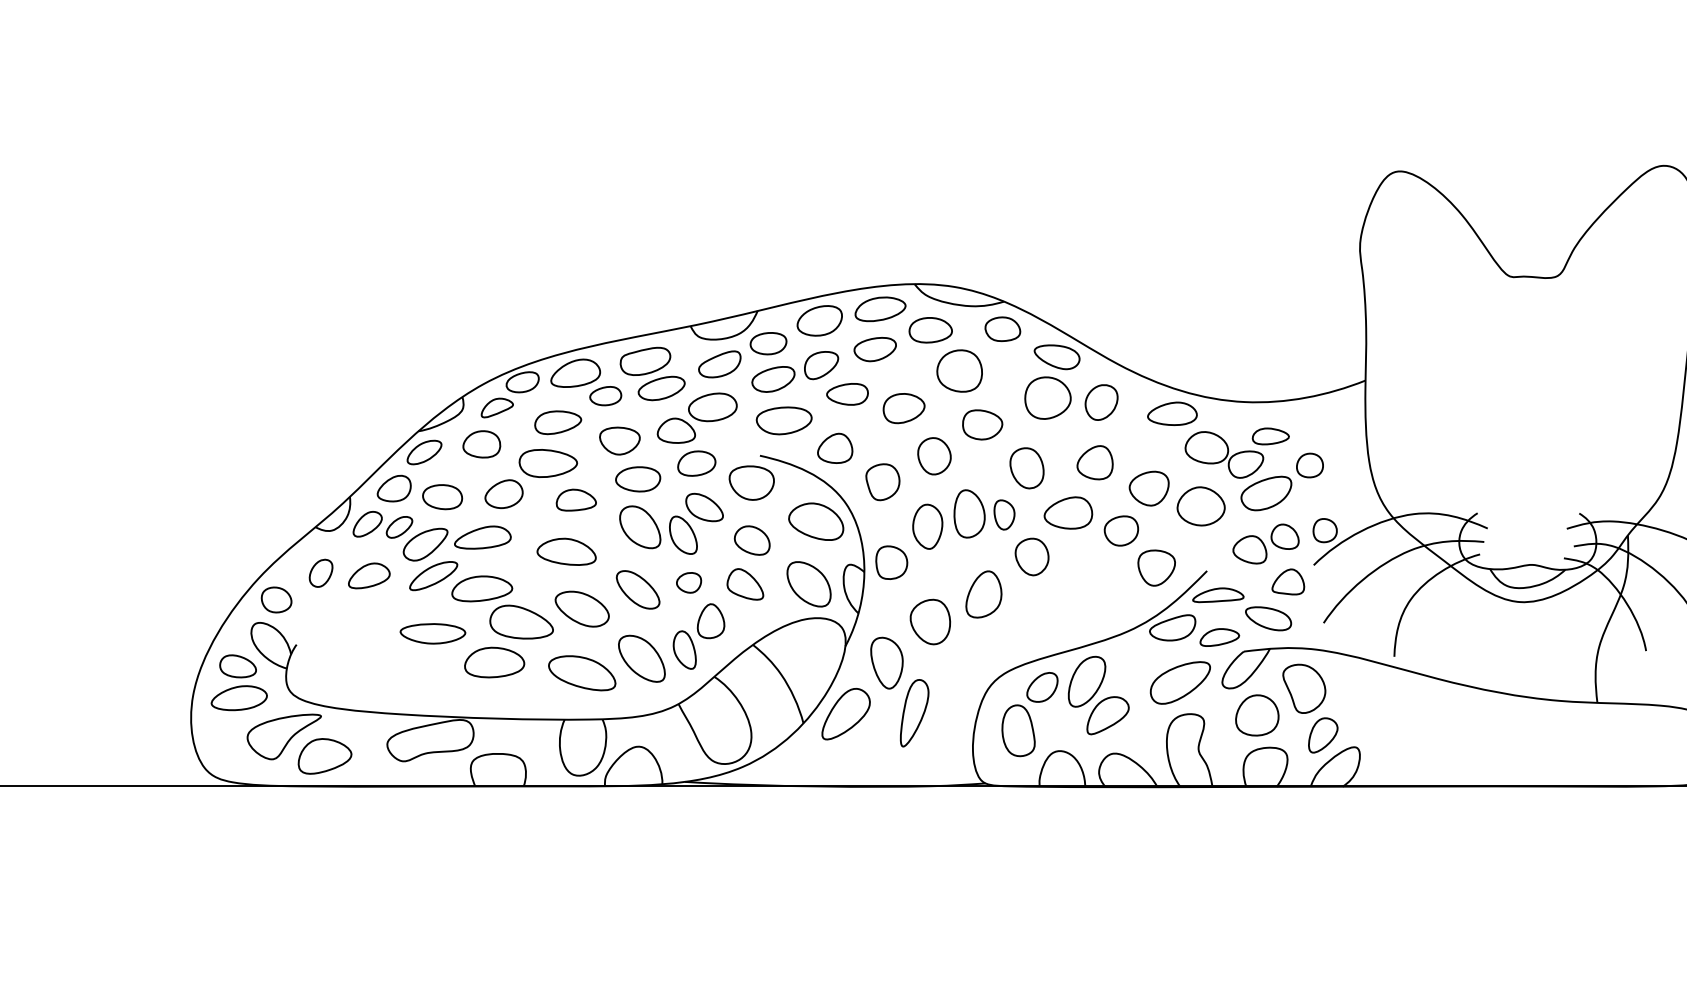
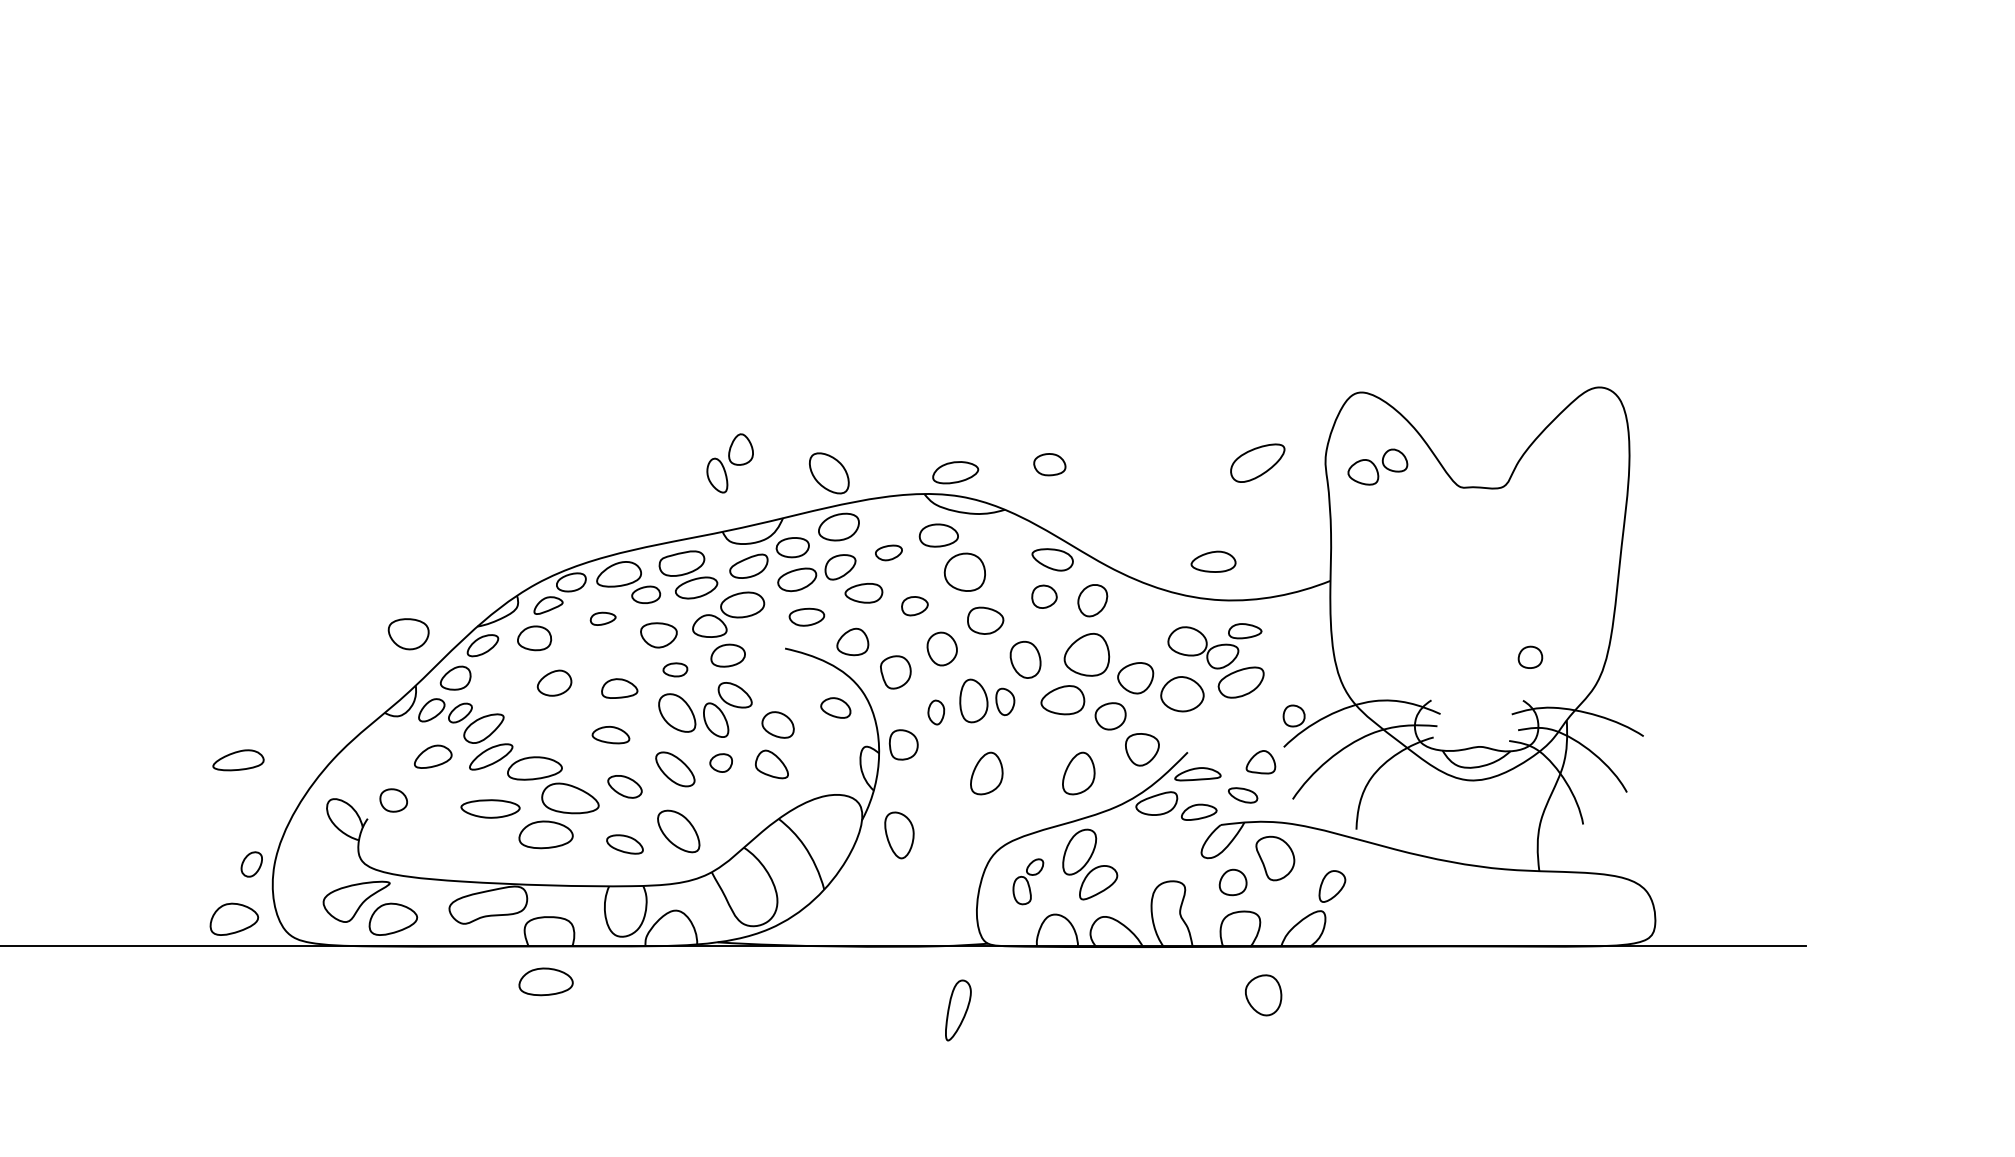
part: (880, 309) -> (955, 472), moved
part: (1002, 329) -> (1049, 464), moved
part: (874, 349) -> (888, 552), size x0.7
part: (1048, 397) -> (1044, 596), size x0.6
part: (903, 409) -> (914, 606), size x0.7
part: (1172, 413) -> (1213, 561), moved
part: (783, 421) -> (806, 617), size x0.7
part: (557, 422) -> (602, 618), size x0.6
part: (1094, 462) -> (1086, 654), size x1.4
part: (548, 463) -> (594, 655), removed
part: (1310, 464) -> (1530, 656), moved
part: (638, 478) -> (675, 669), size x0.6
part: (751, 483) -> (408, 634), moved
part: (441, 496) -> (498, 685), removed
part: (815, 521) -> (835, 707), size x0.6
part: (928, 526) -> (936, 712), size x0.6
part: (482, 537) -> (238, 760), moved
part: (1265, 543) -> (1377, 466), moved
part: (566, 551) -> (610, 734), size x0.7
part: (1031, 556) -> (1029, 739), removed
part: (320, 573) -> (251, 864), moved
part: (809, 584) -> (829, 473), moved
part: (1085, 594) -> (1078, 773), added
part: (276, 599) -> (393, 800), moved
part: (581, 608) -> (624, 786), size x0.7
part: (1267, 618) -> (1242, 795), size x0.7
part: (930, 622) -> (1263, 995), moved
part: (698, 636) -> (729, 463), moved
part: (581, 673) -> (624, 844), size x0.6
part: (238, 682) -> (315, 852), removed
part: (1180, 682) -> (1257, 462), moved
part: (845, 713) -> (862, 880), removed
part: (914, 713) -> (958, 1010), moved
part: (1030, 714) -> (1028, 881), size x0.6
part: (1257, 715) -> (1233, 882), size x0.7
part: (1323, 735) -> (1332, 886), moved
part: (148, 755) -> (234, 918), added
part: (493, 825) -> (545, 981), added

